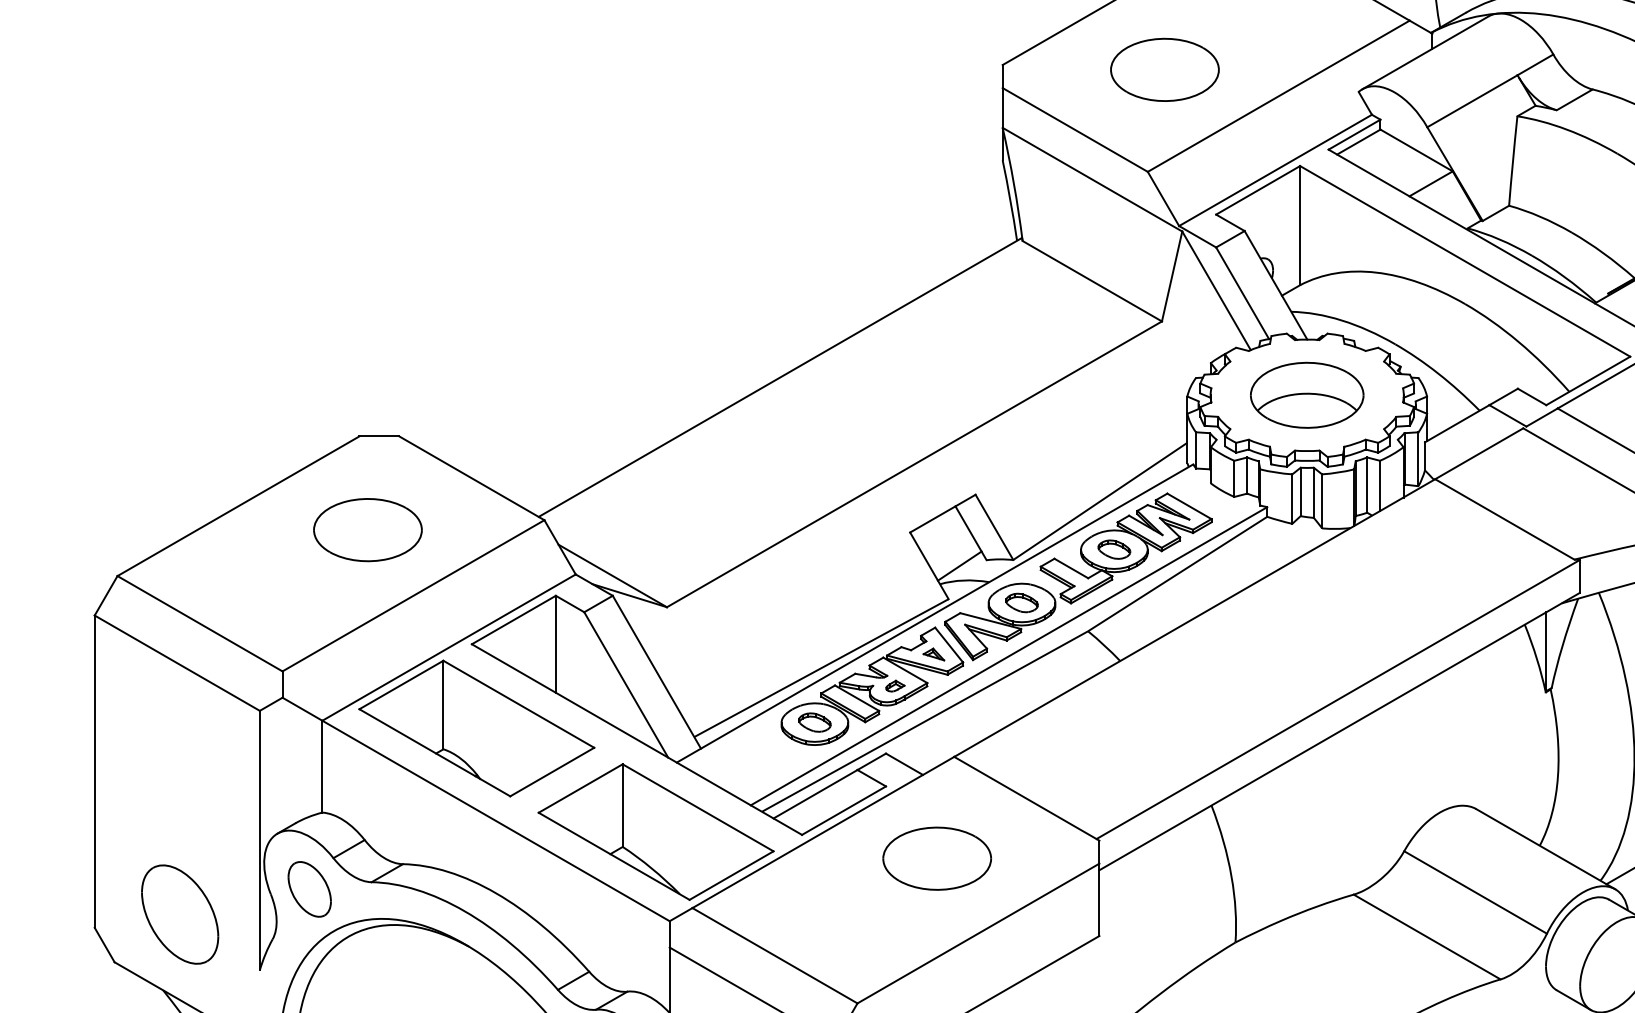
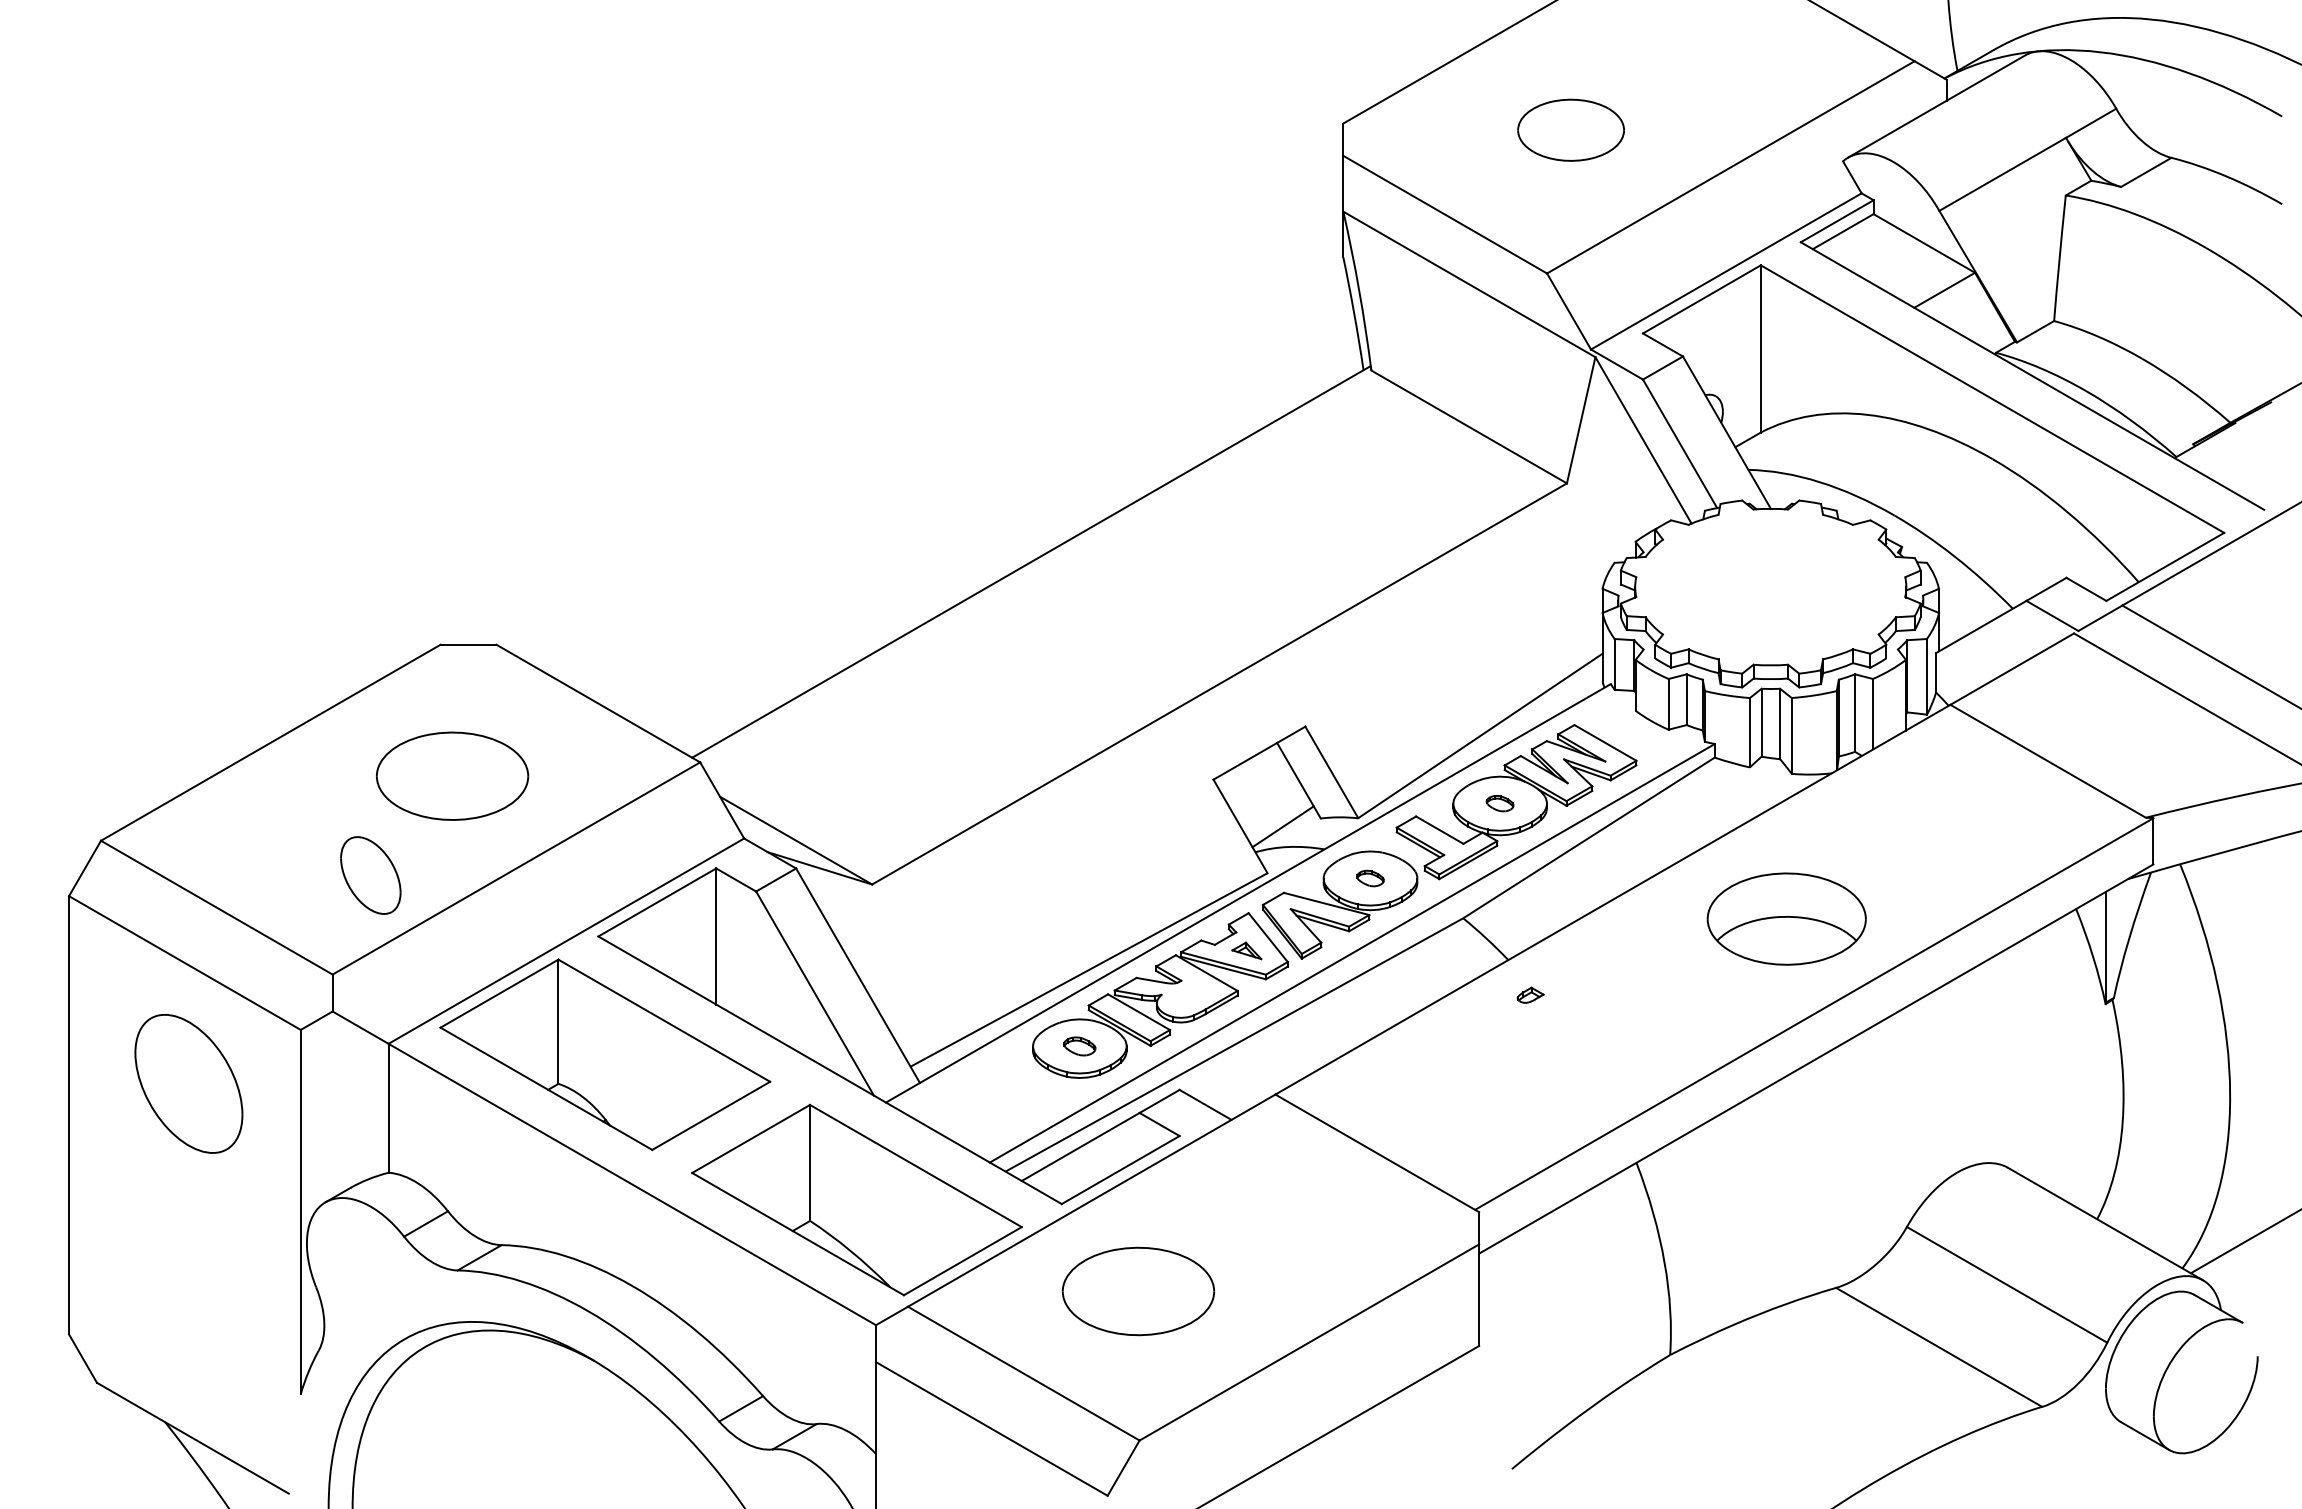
part: (1164, 69) -> (1570, 129), size x0.7
part: (1307, 394) -> (1786, 918), moved
part: (1113, 549) -> (1499, 803), size x0.6
part: (1022, 602) -> (1370, 878), size x0.6
part: (895, 685) -> (1530, 994), moved
part: (814, 722) -> (1079, 1046), size x0.7
part: (937, 858) -> (1138, 1291), moved
part: (309, 889) -> (370, 875), moved
part: (179, 914) -> (188, 1083), moved

